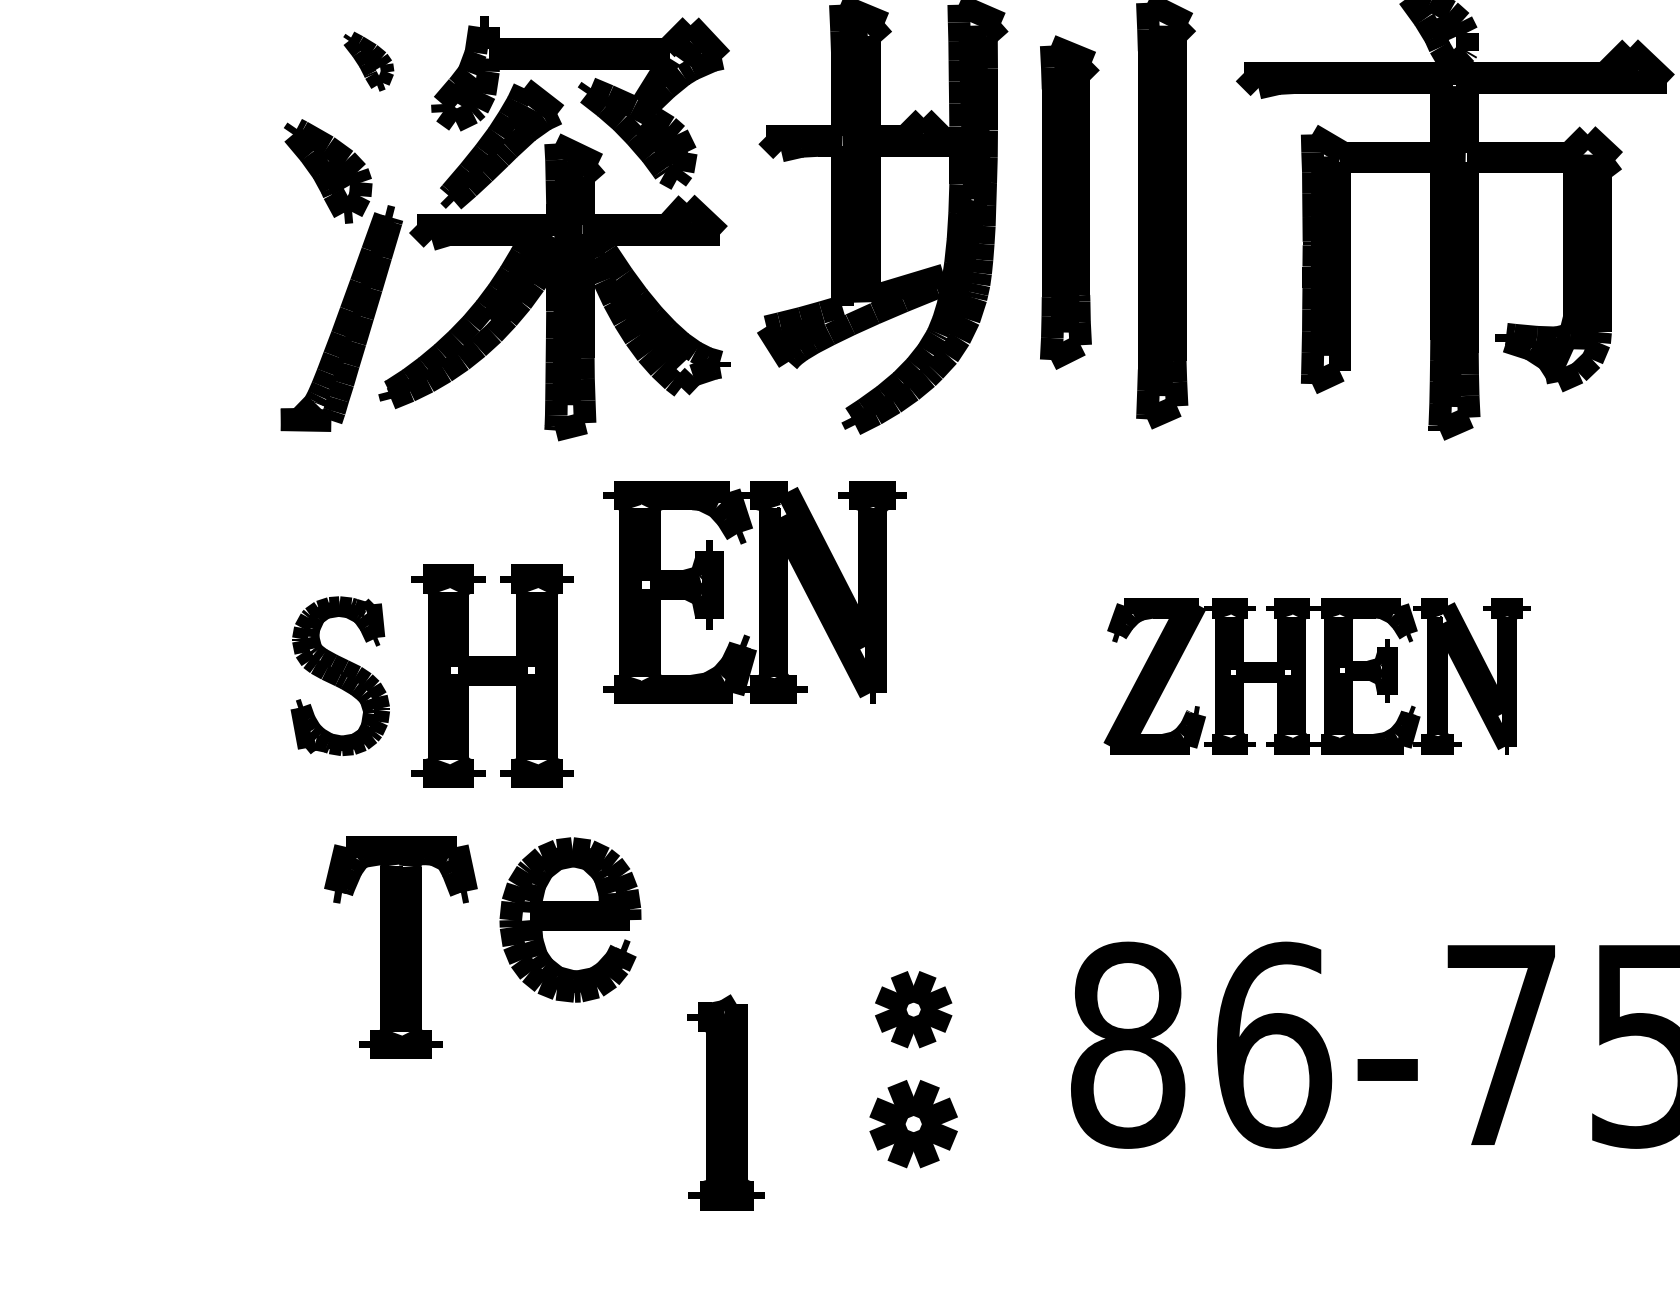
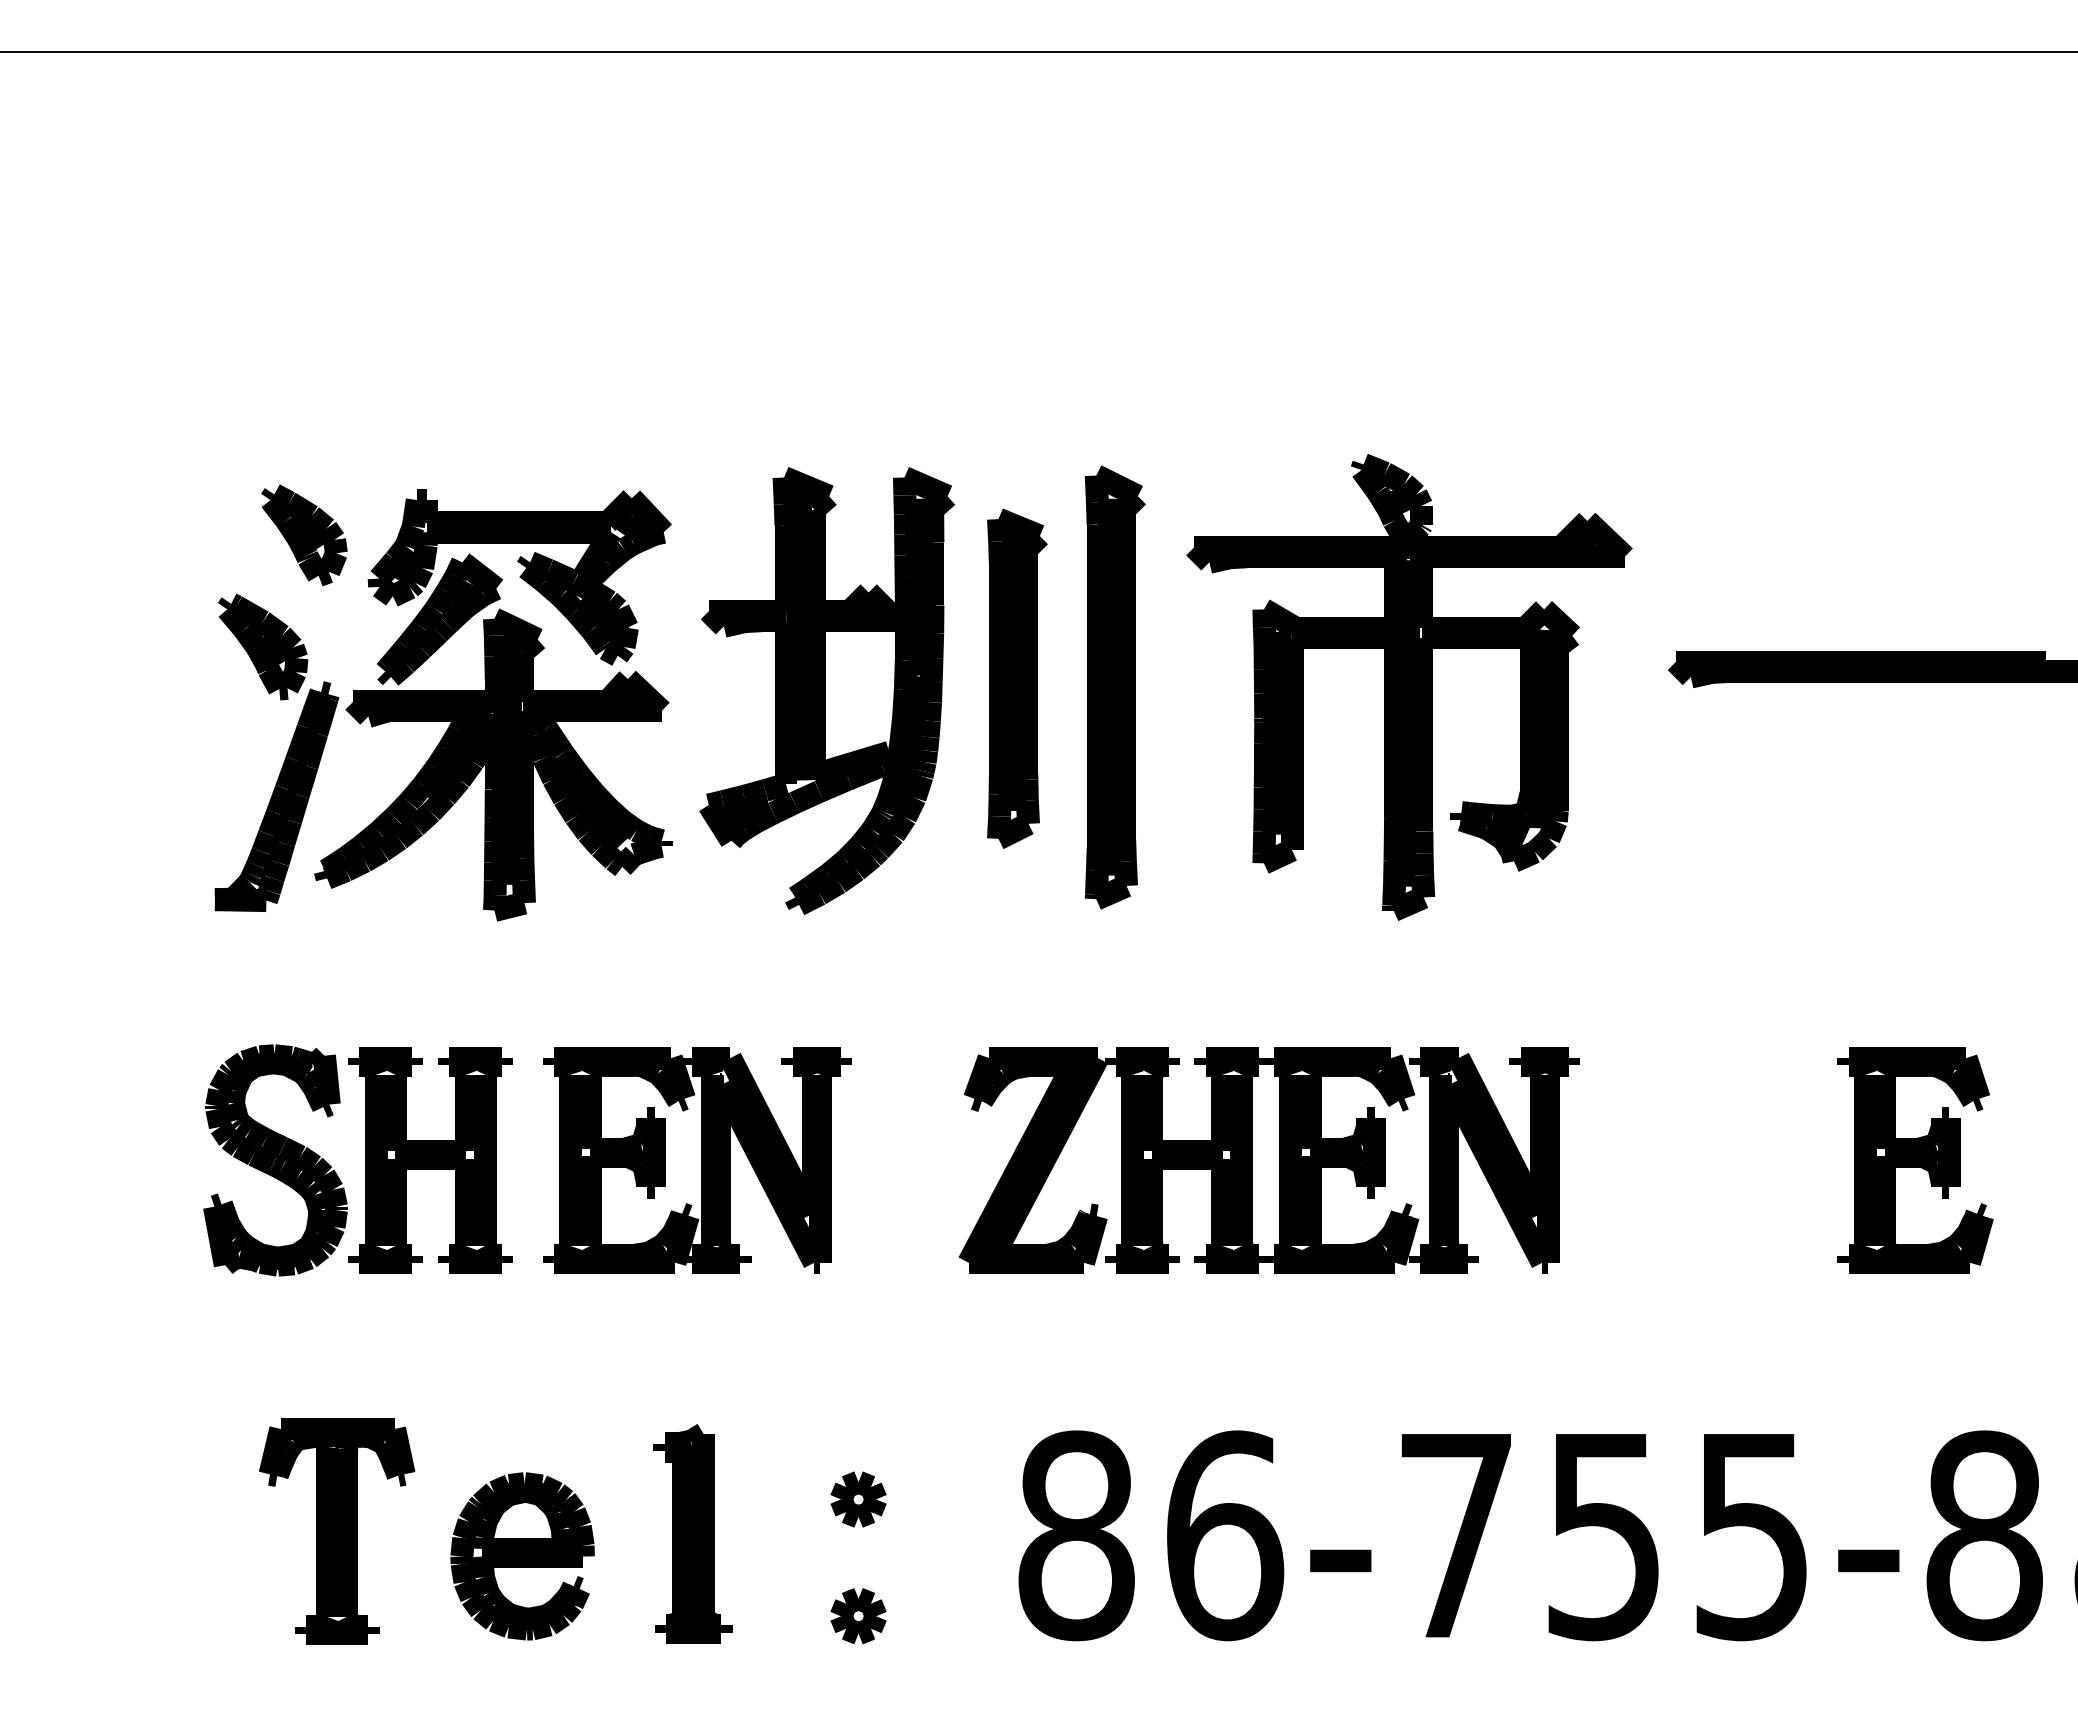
part: (368, 61) -> (304, 535), size x1.67
part: (755, 592) -> (697, 1160), moved
part: (340, 676) -> (275, 1160), size x1.43
part: (1316, 676) -> (1268, 1160), size x1.43
part: (570, 920) -> (522, 1556), moved
part: (401, 947) -> (337, 1531), moved
part: (913, 1009) -> (858, 1499), size x0.71
part: (725, 1101) -> (692, 1533), moved
part: (913, 1124) -> (858, 1616), size x0.62

